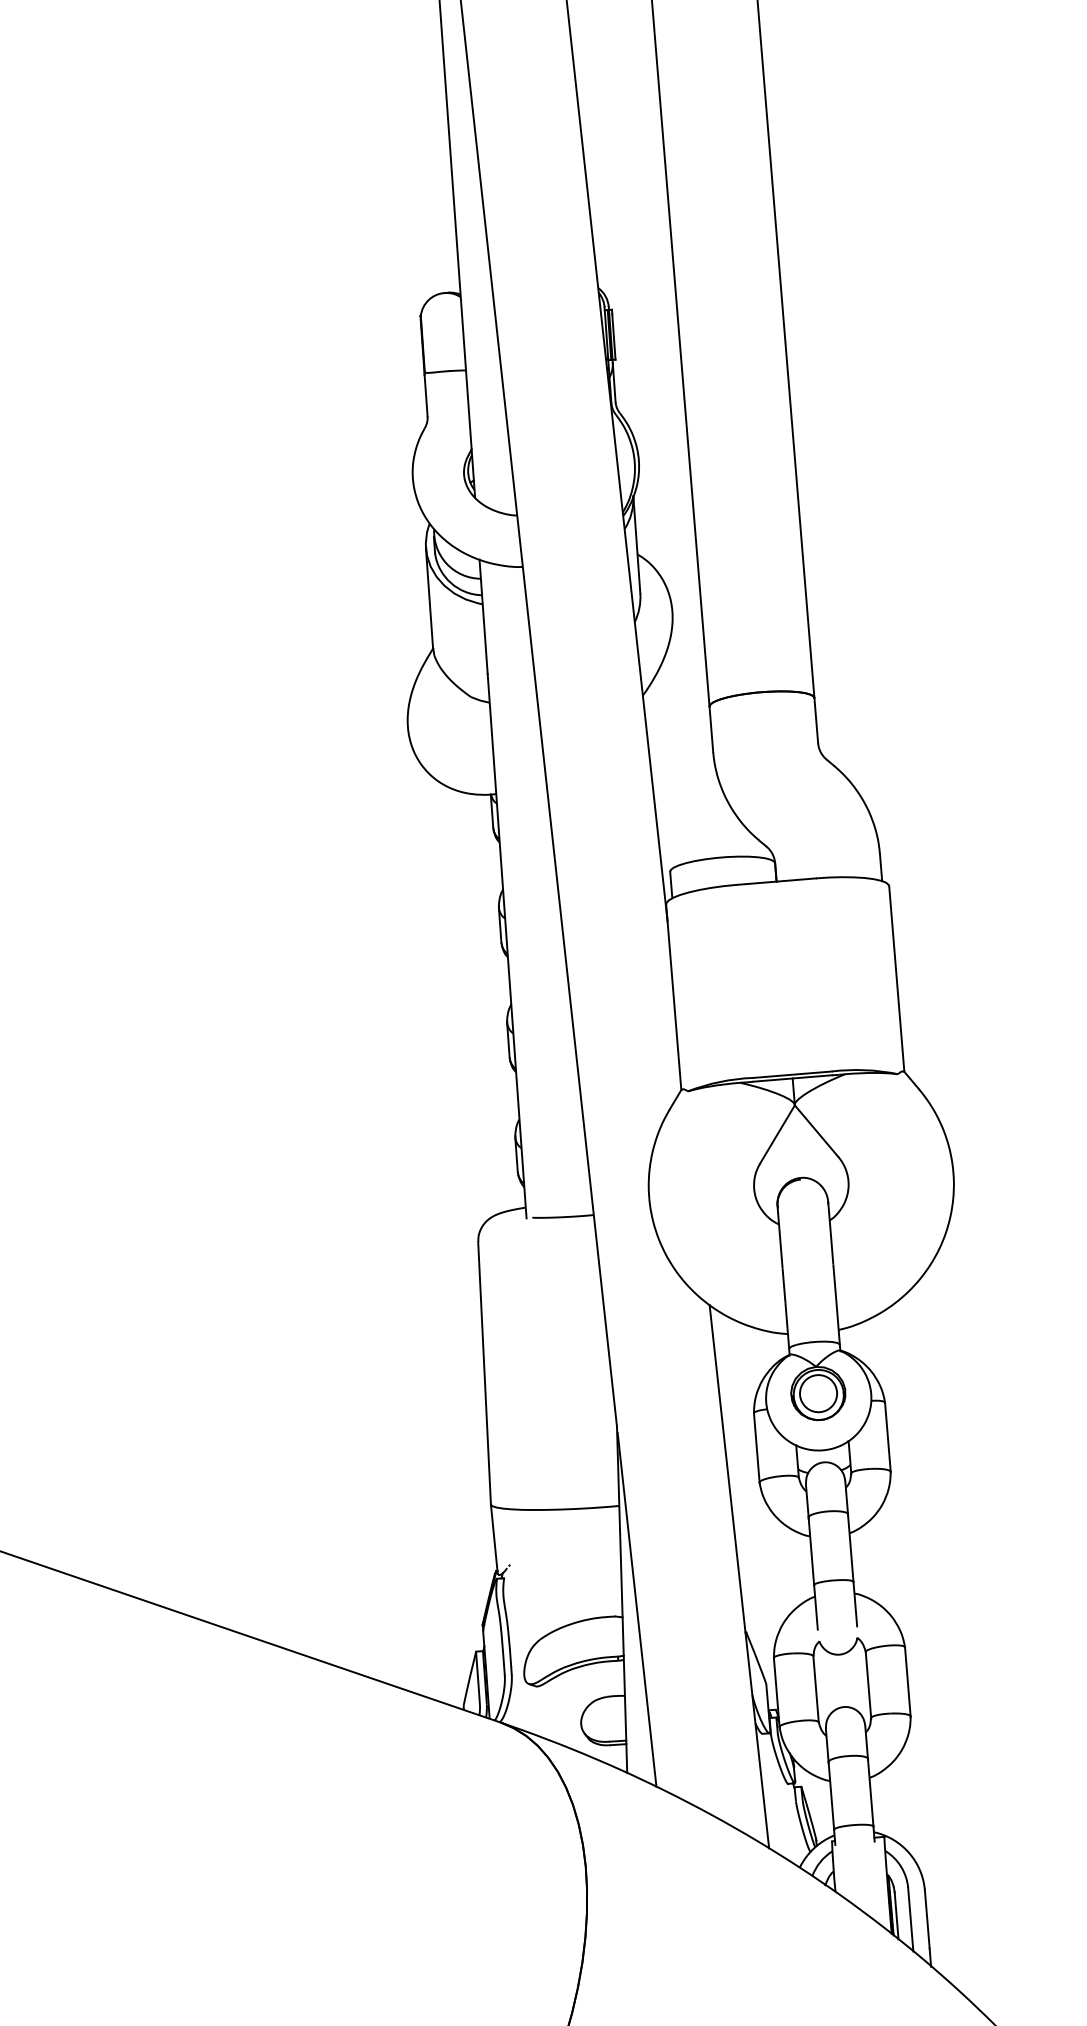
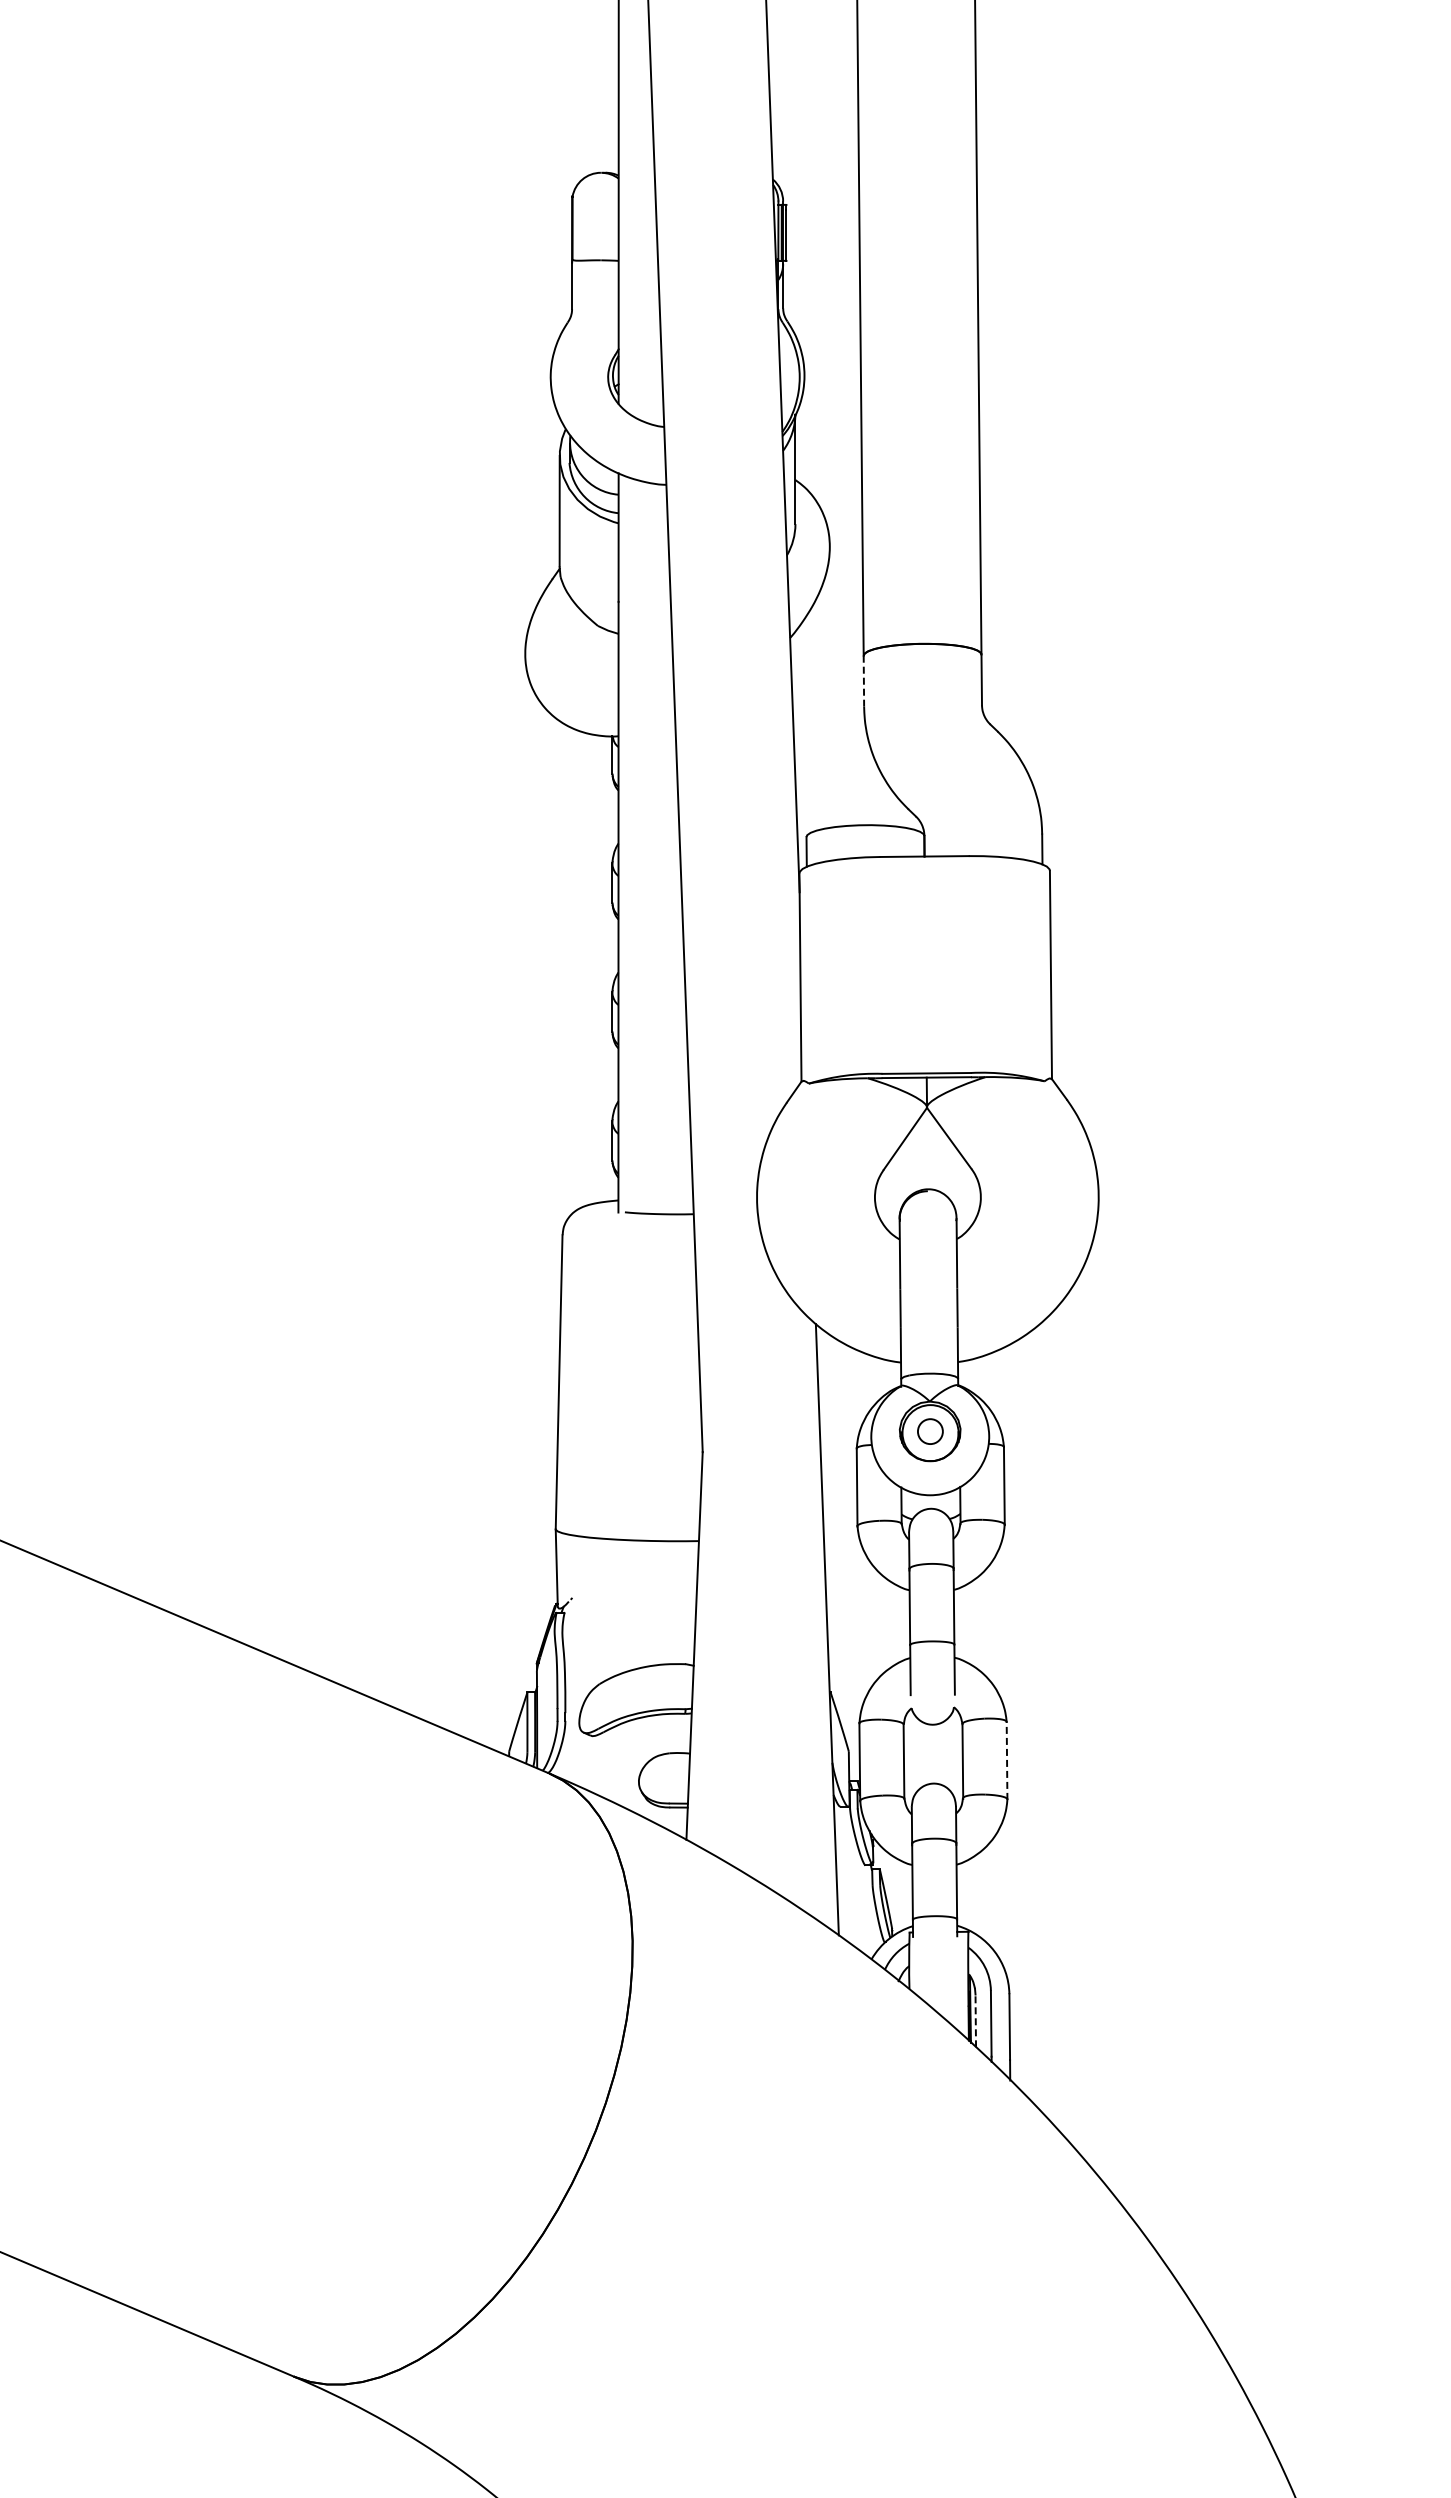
line: (711, 729) -> (863, 681), solid -> dashed
circle: (818, 1393) -> (930, 1431), size x0.6
line: (637, 1609) -> (710, 1658), removed
line: (908, 1681) -> (1007, 1760), solid -> dashed
line: (896, 1915) -> (975, 2020), solid -> dashed

